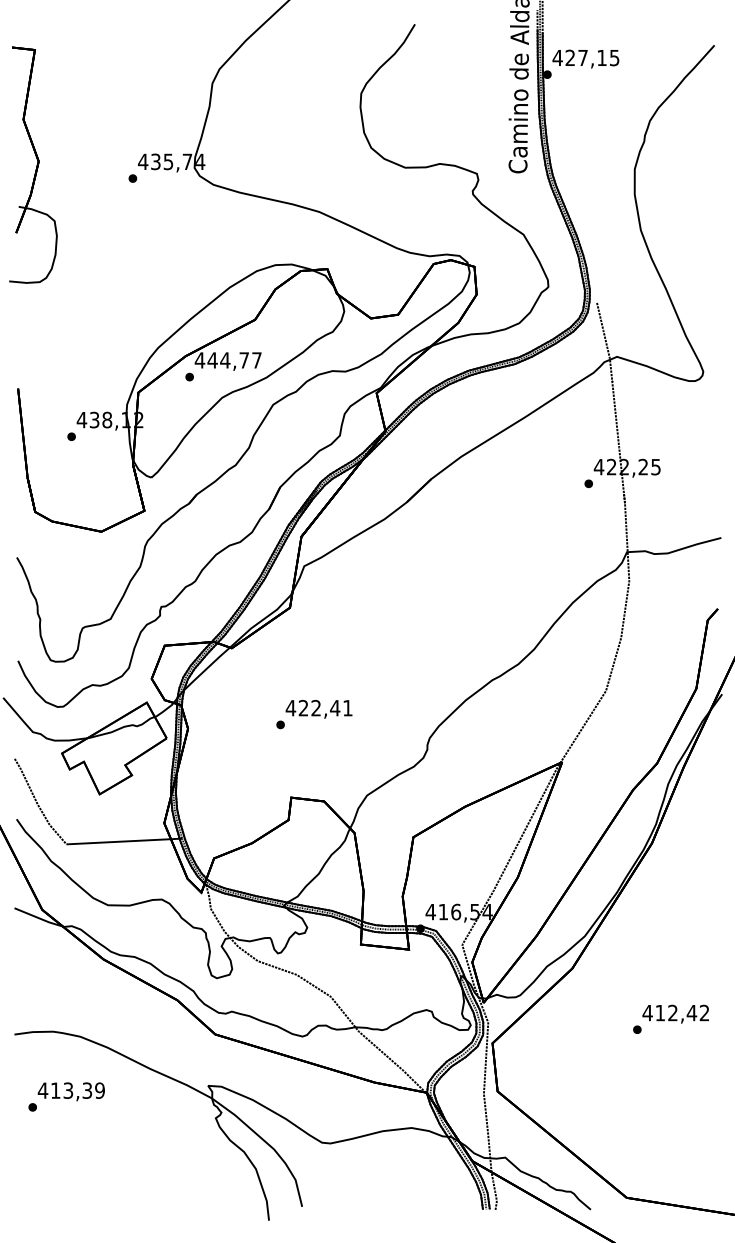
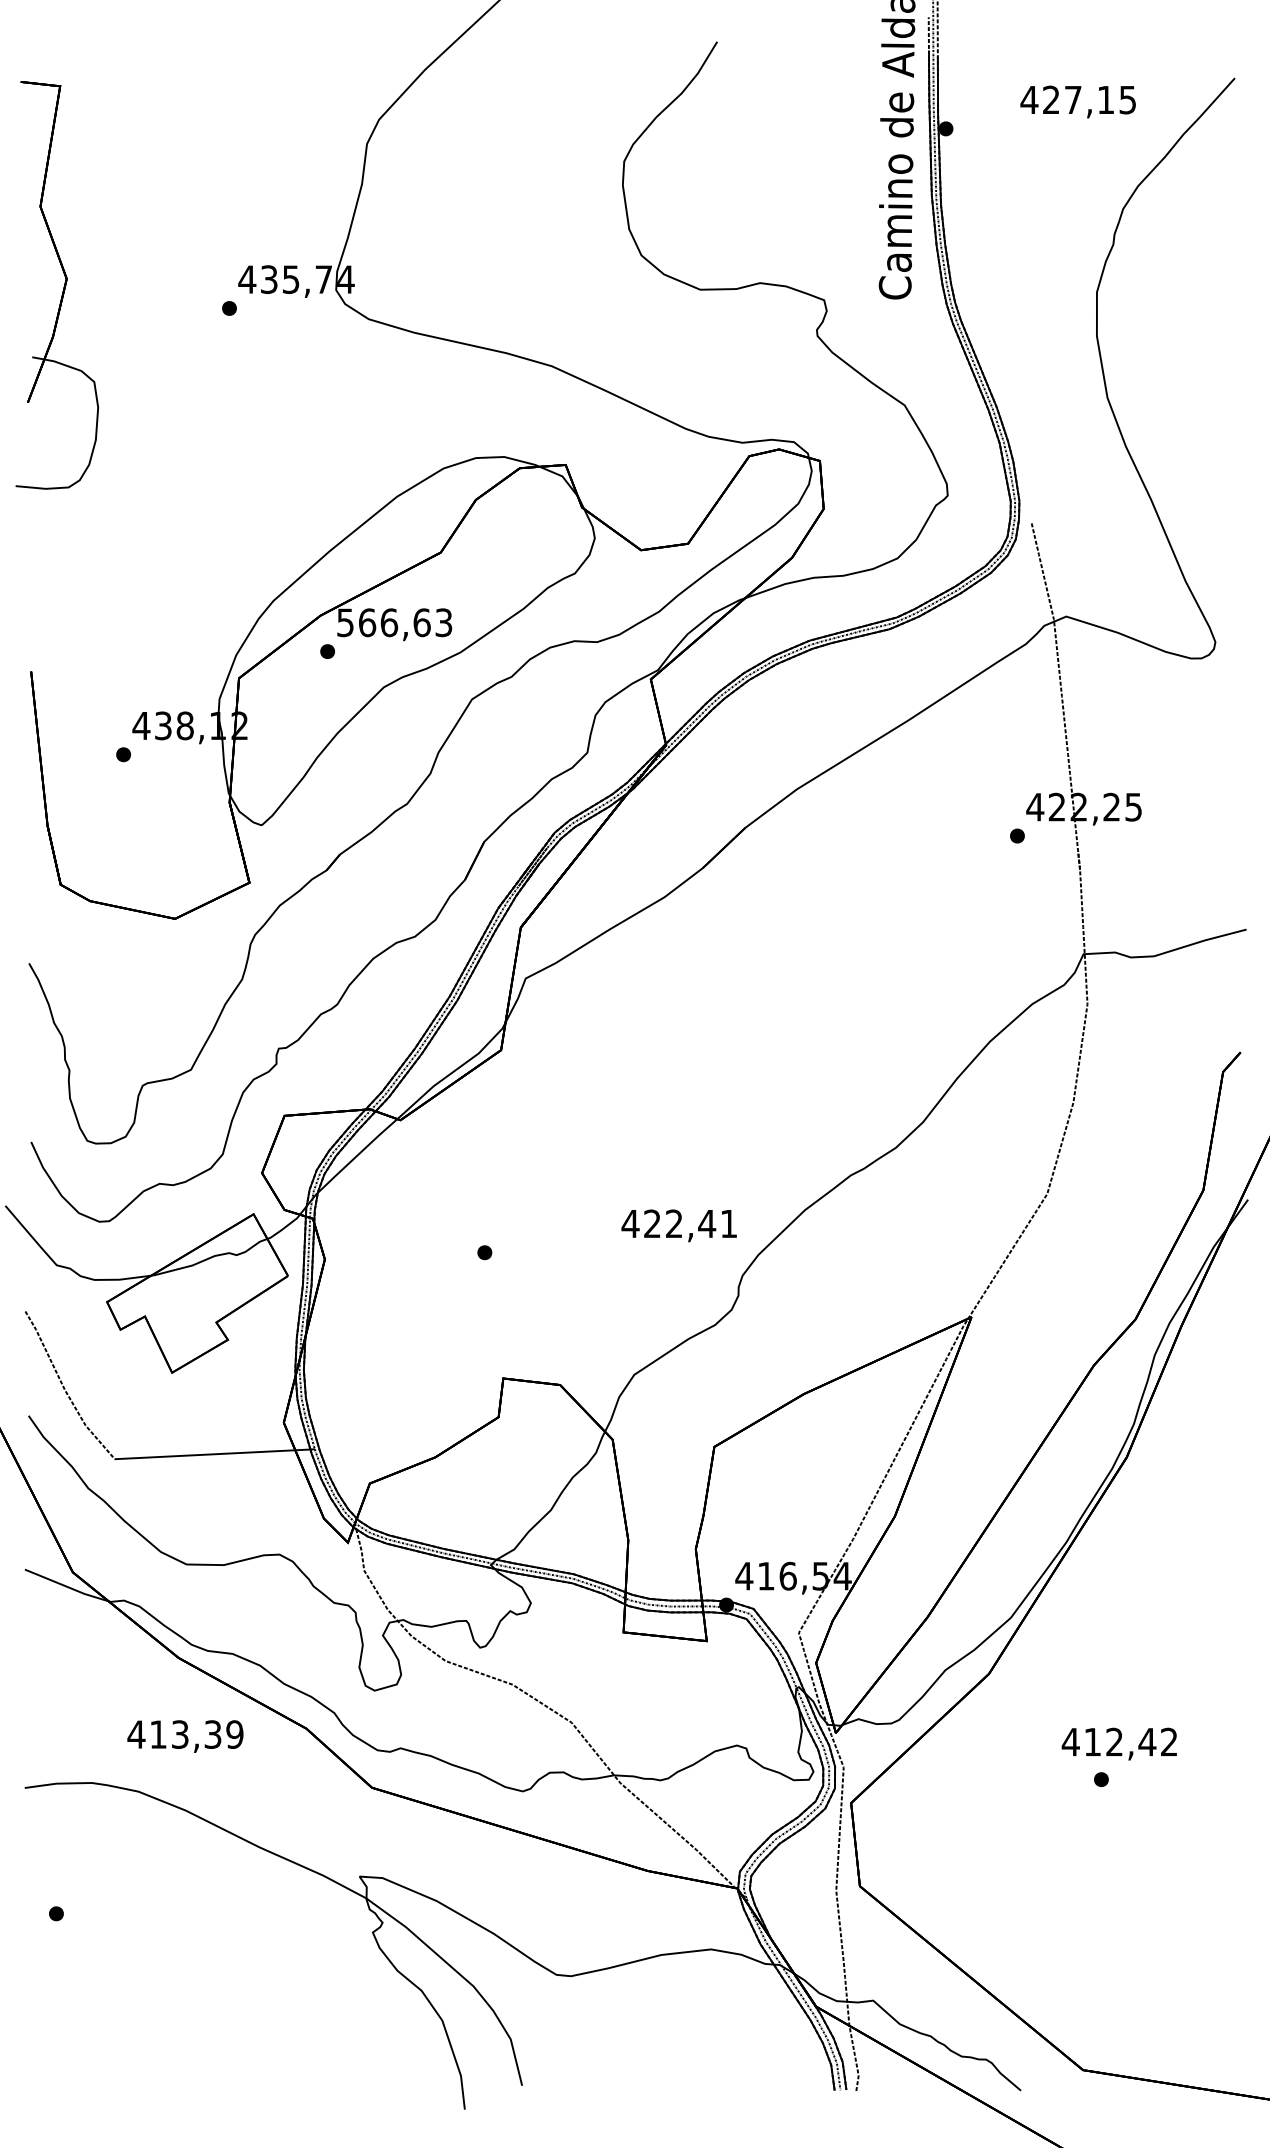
text: (585, 58) -> (1077, 100), moved
text: (227, 360) -> (393, 622), 444,77 -> 566,63
text: (318, 709) -> (678, 1226), moved
text: (675, 1013) -> (1118, 1742), moved
text: (70, 1091) -> (183, 1735), moved

